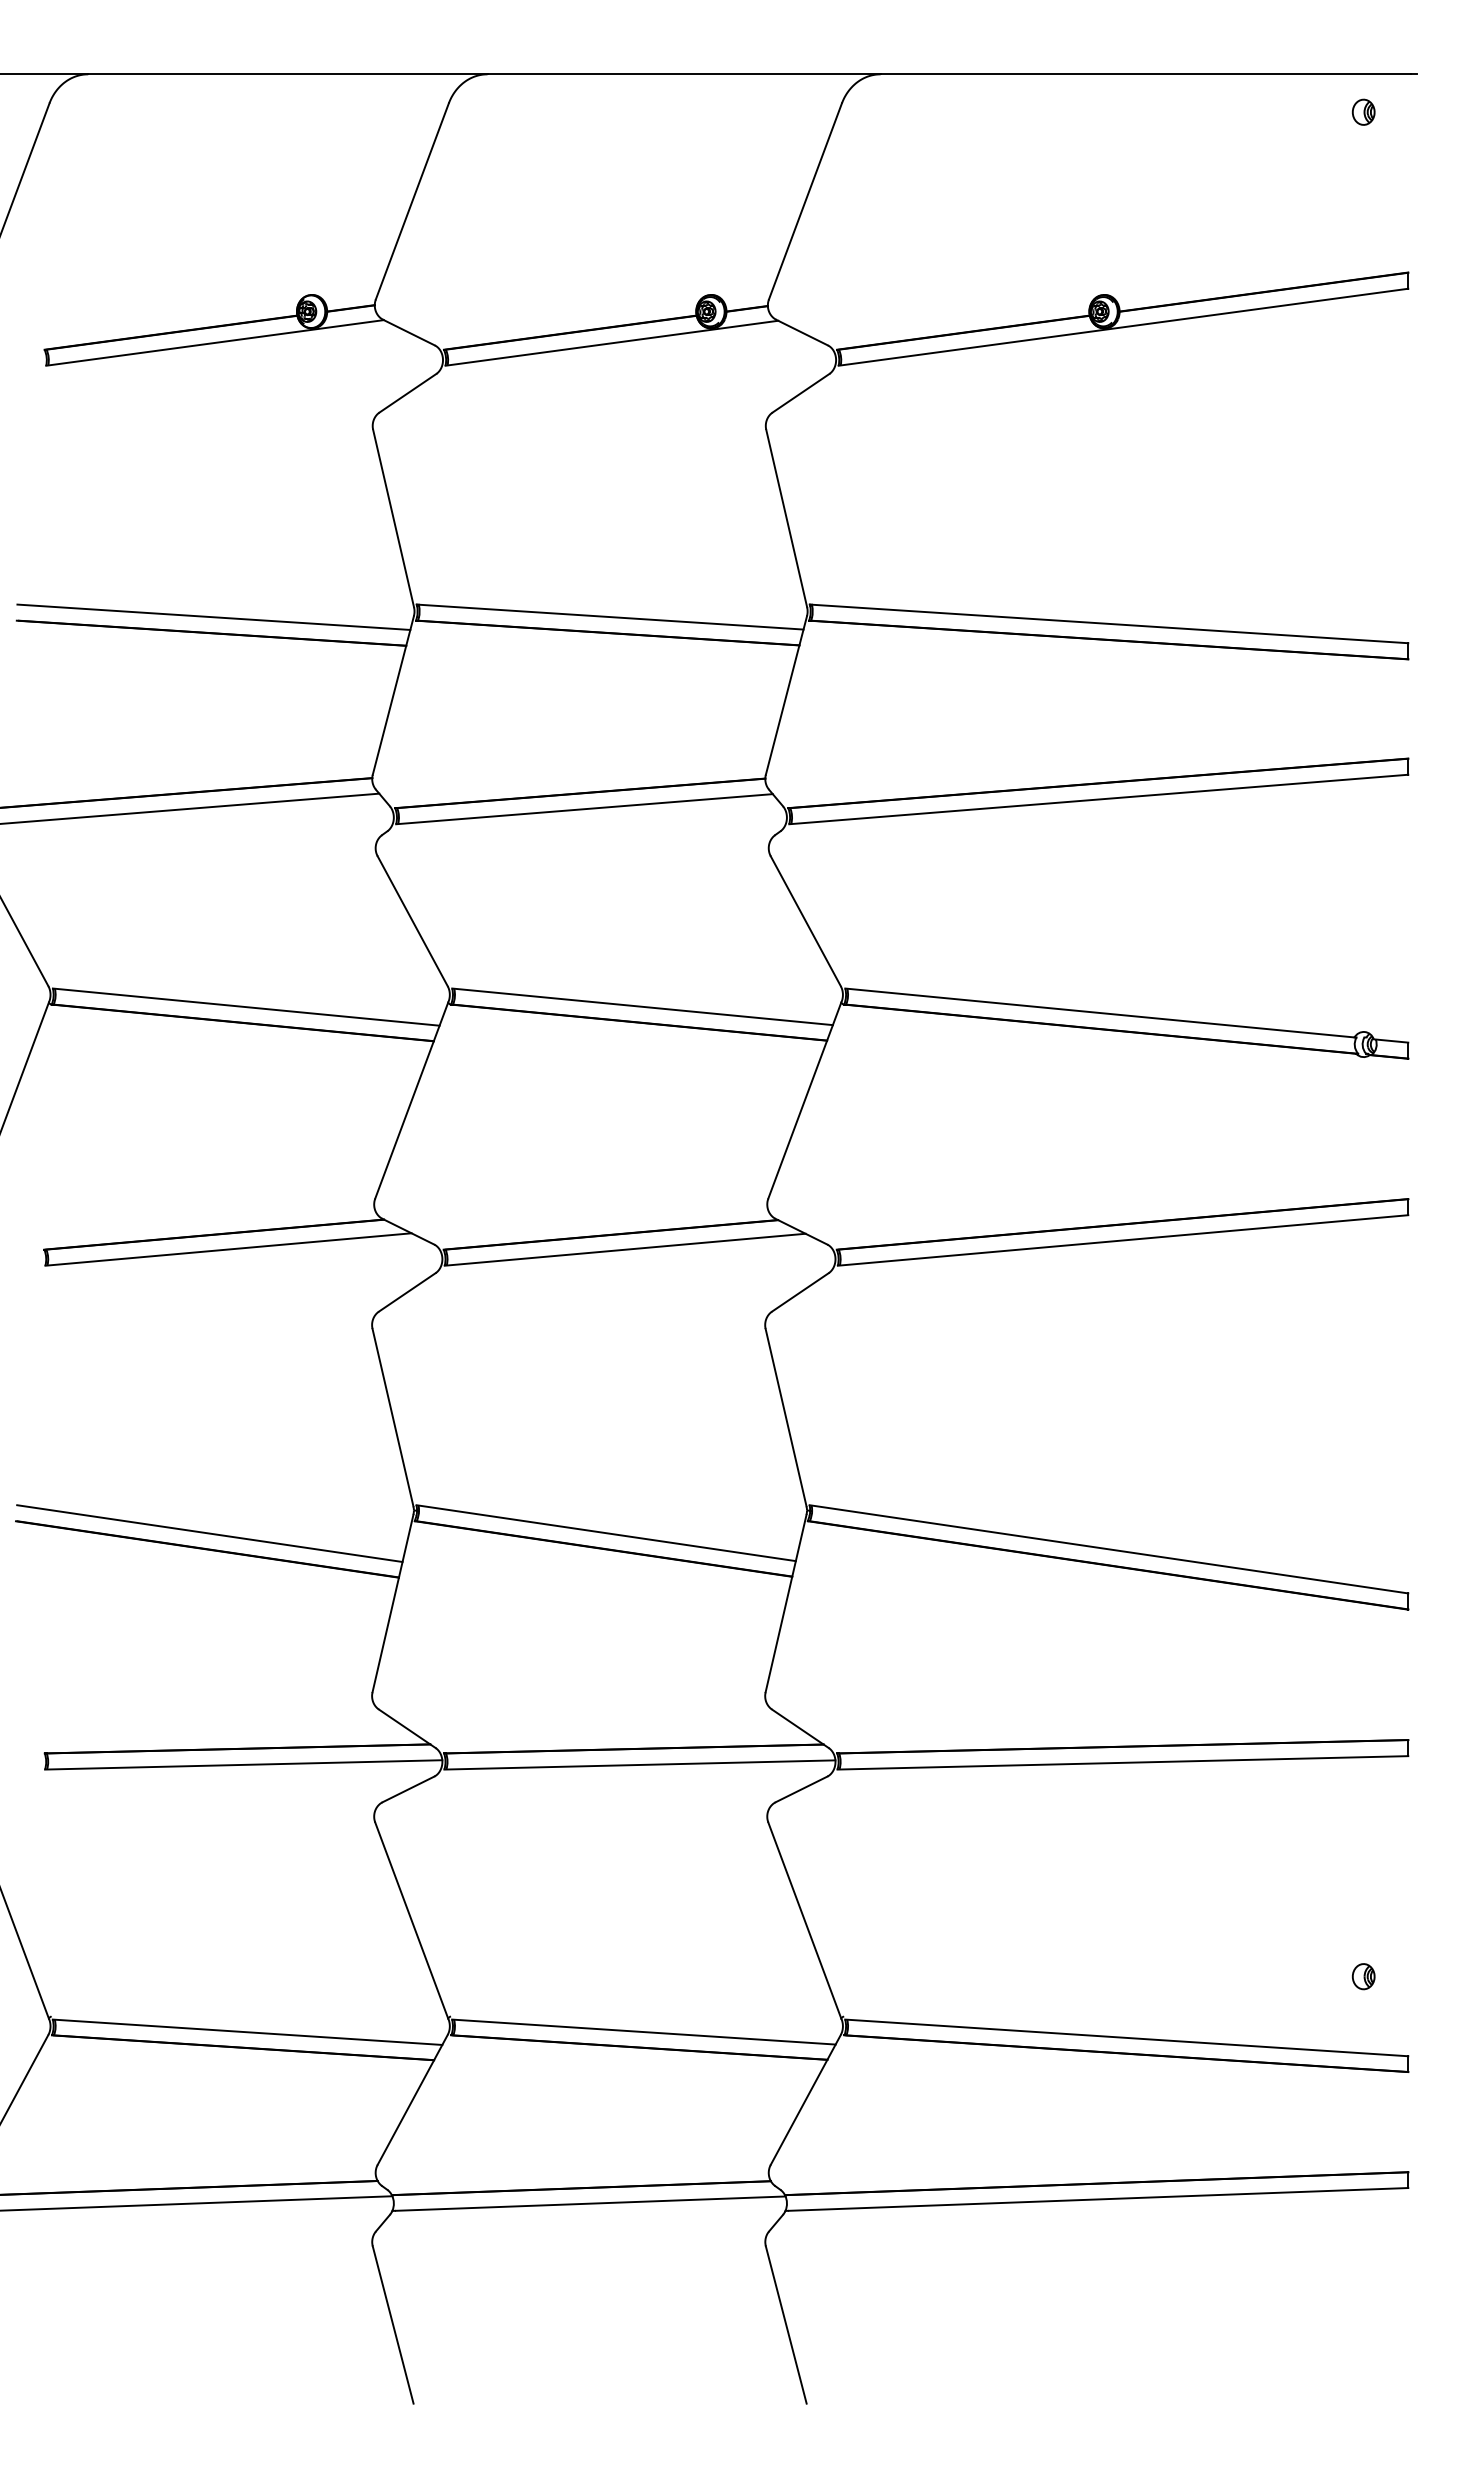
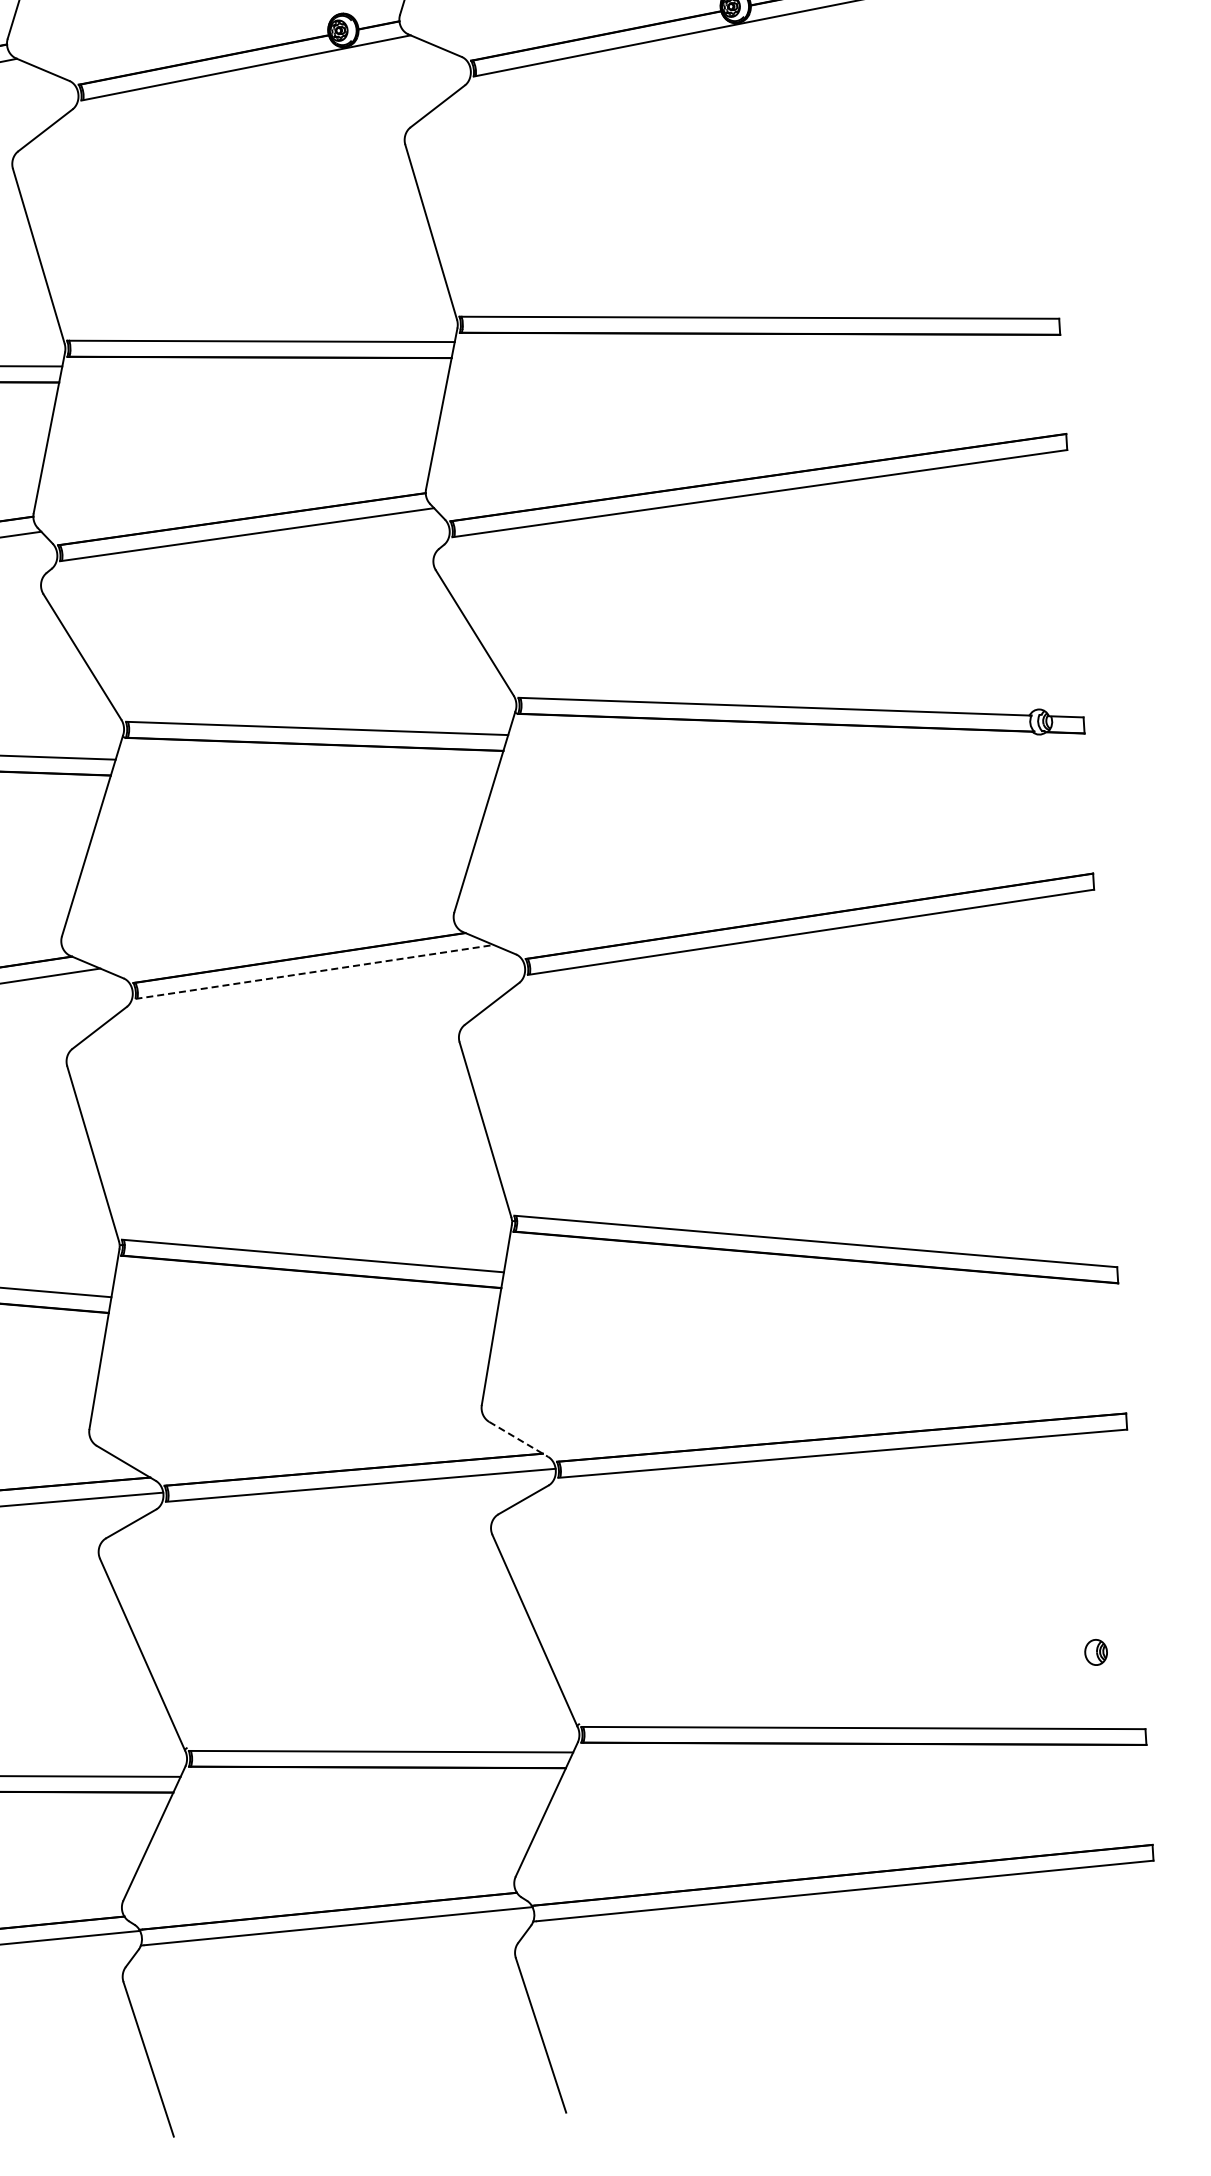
line: (625, 1249) -> (314, 971), solid -> dashed
line: (800, 1729) -> (518, 1440), solid -> dashed

